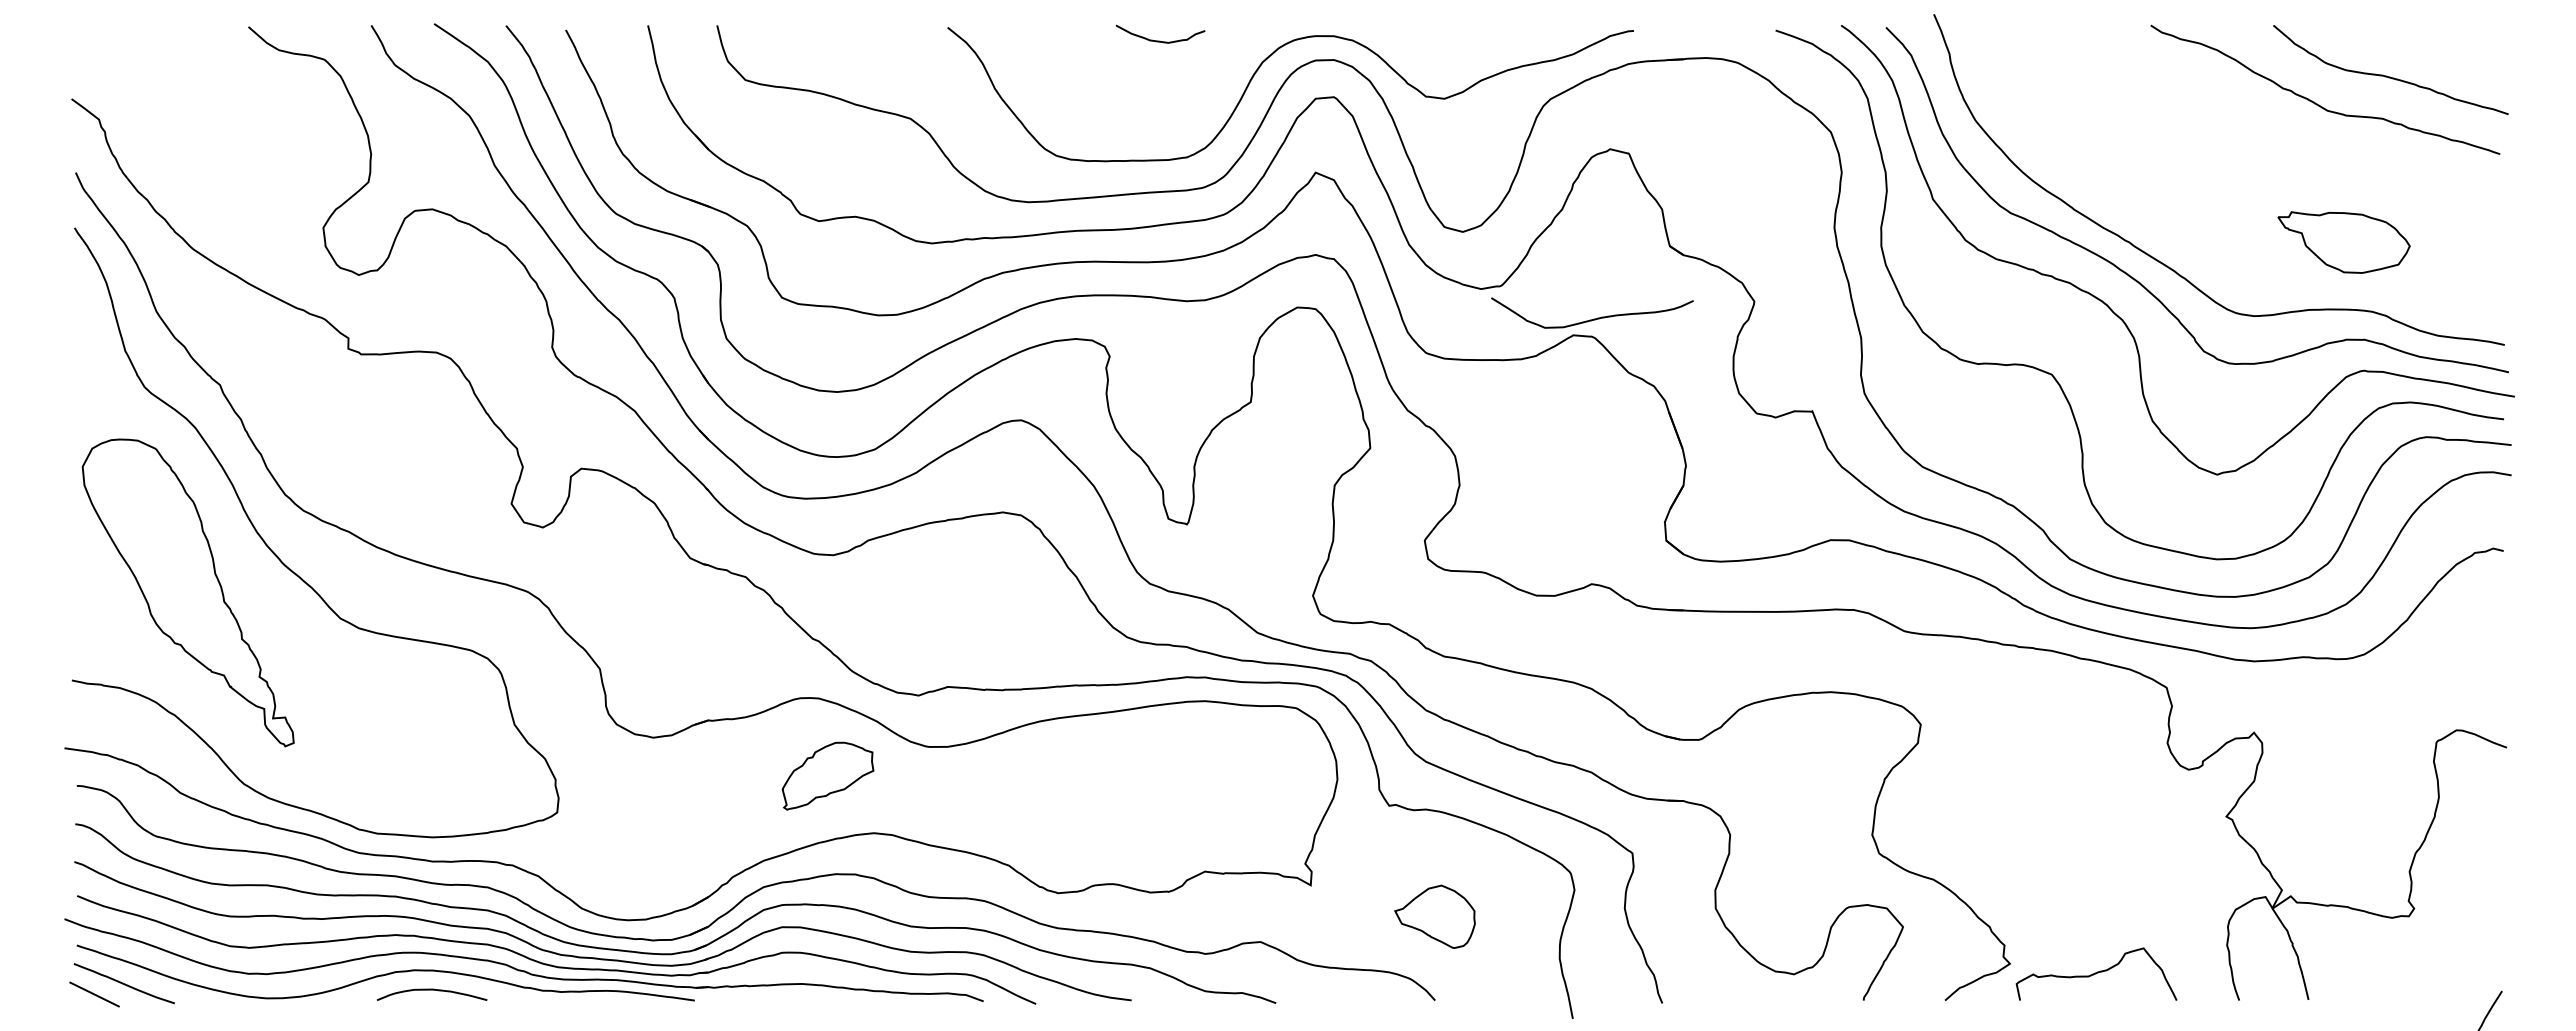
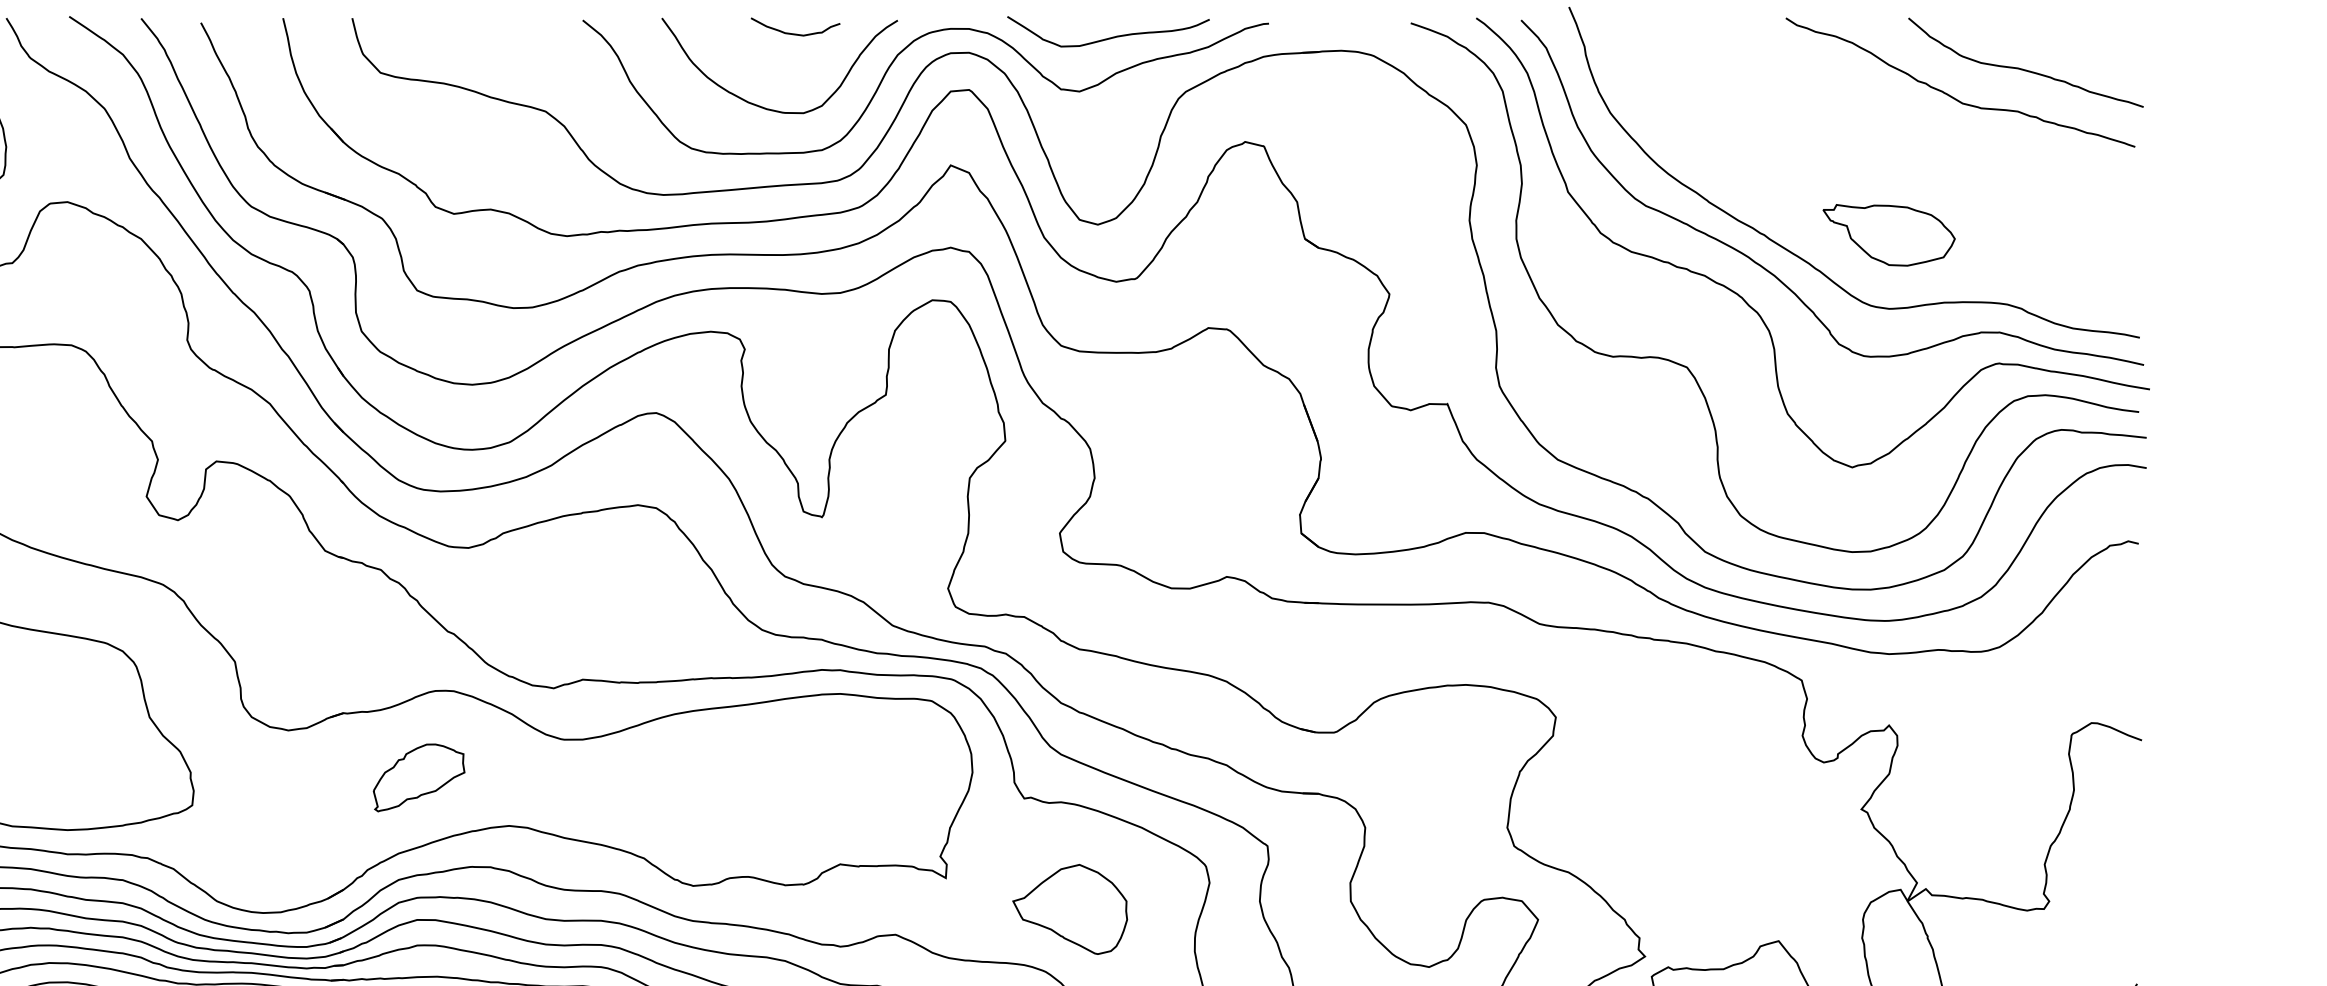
curve: (1133, 115) -> (768, 108), added
part: (2343, 242) -> (1888, 235), moved
curve: (1593, 318) -> (1109, 37), moved
part: (827, 775) -> (418, 777), moved
part: (1434, 916) -> (1069, 909), size x1.43

